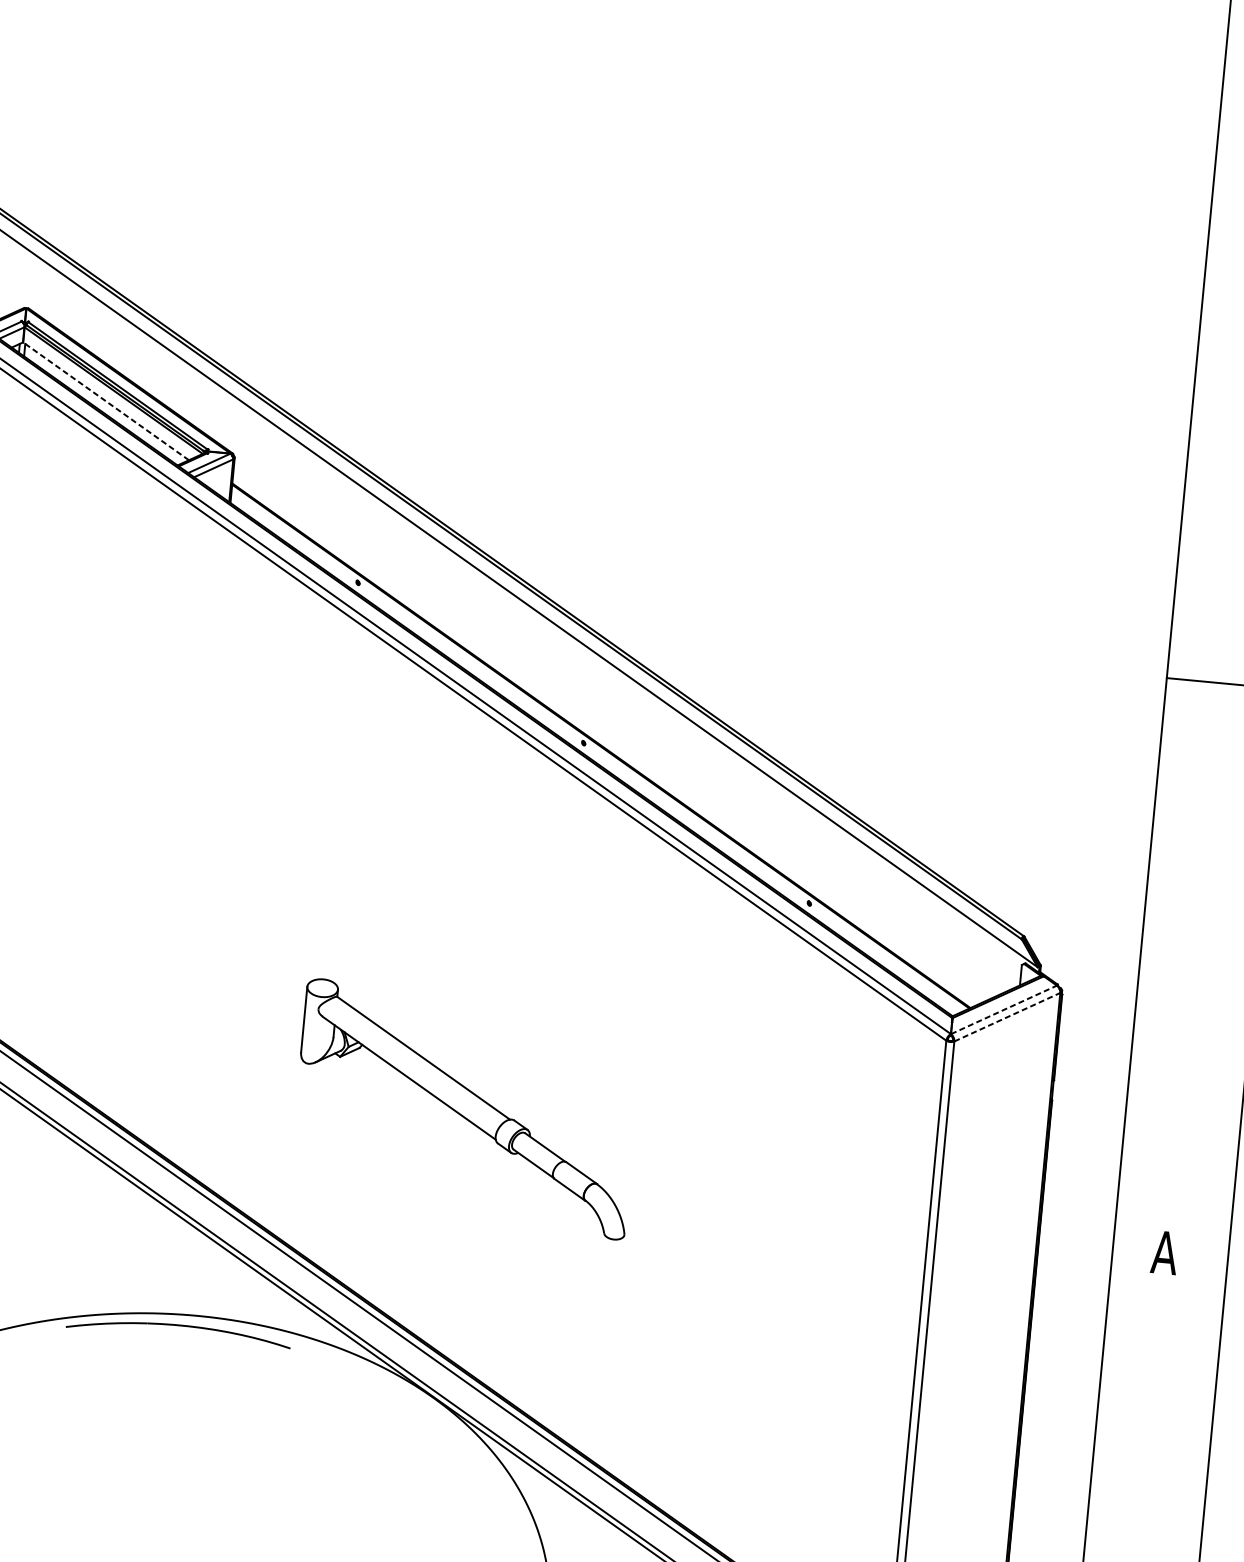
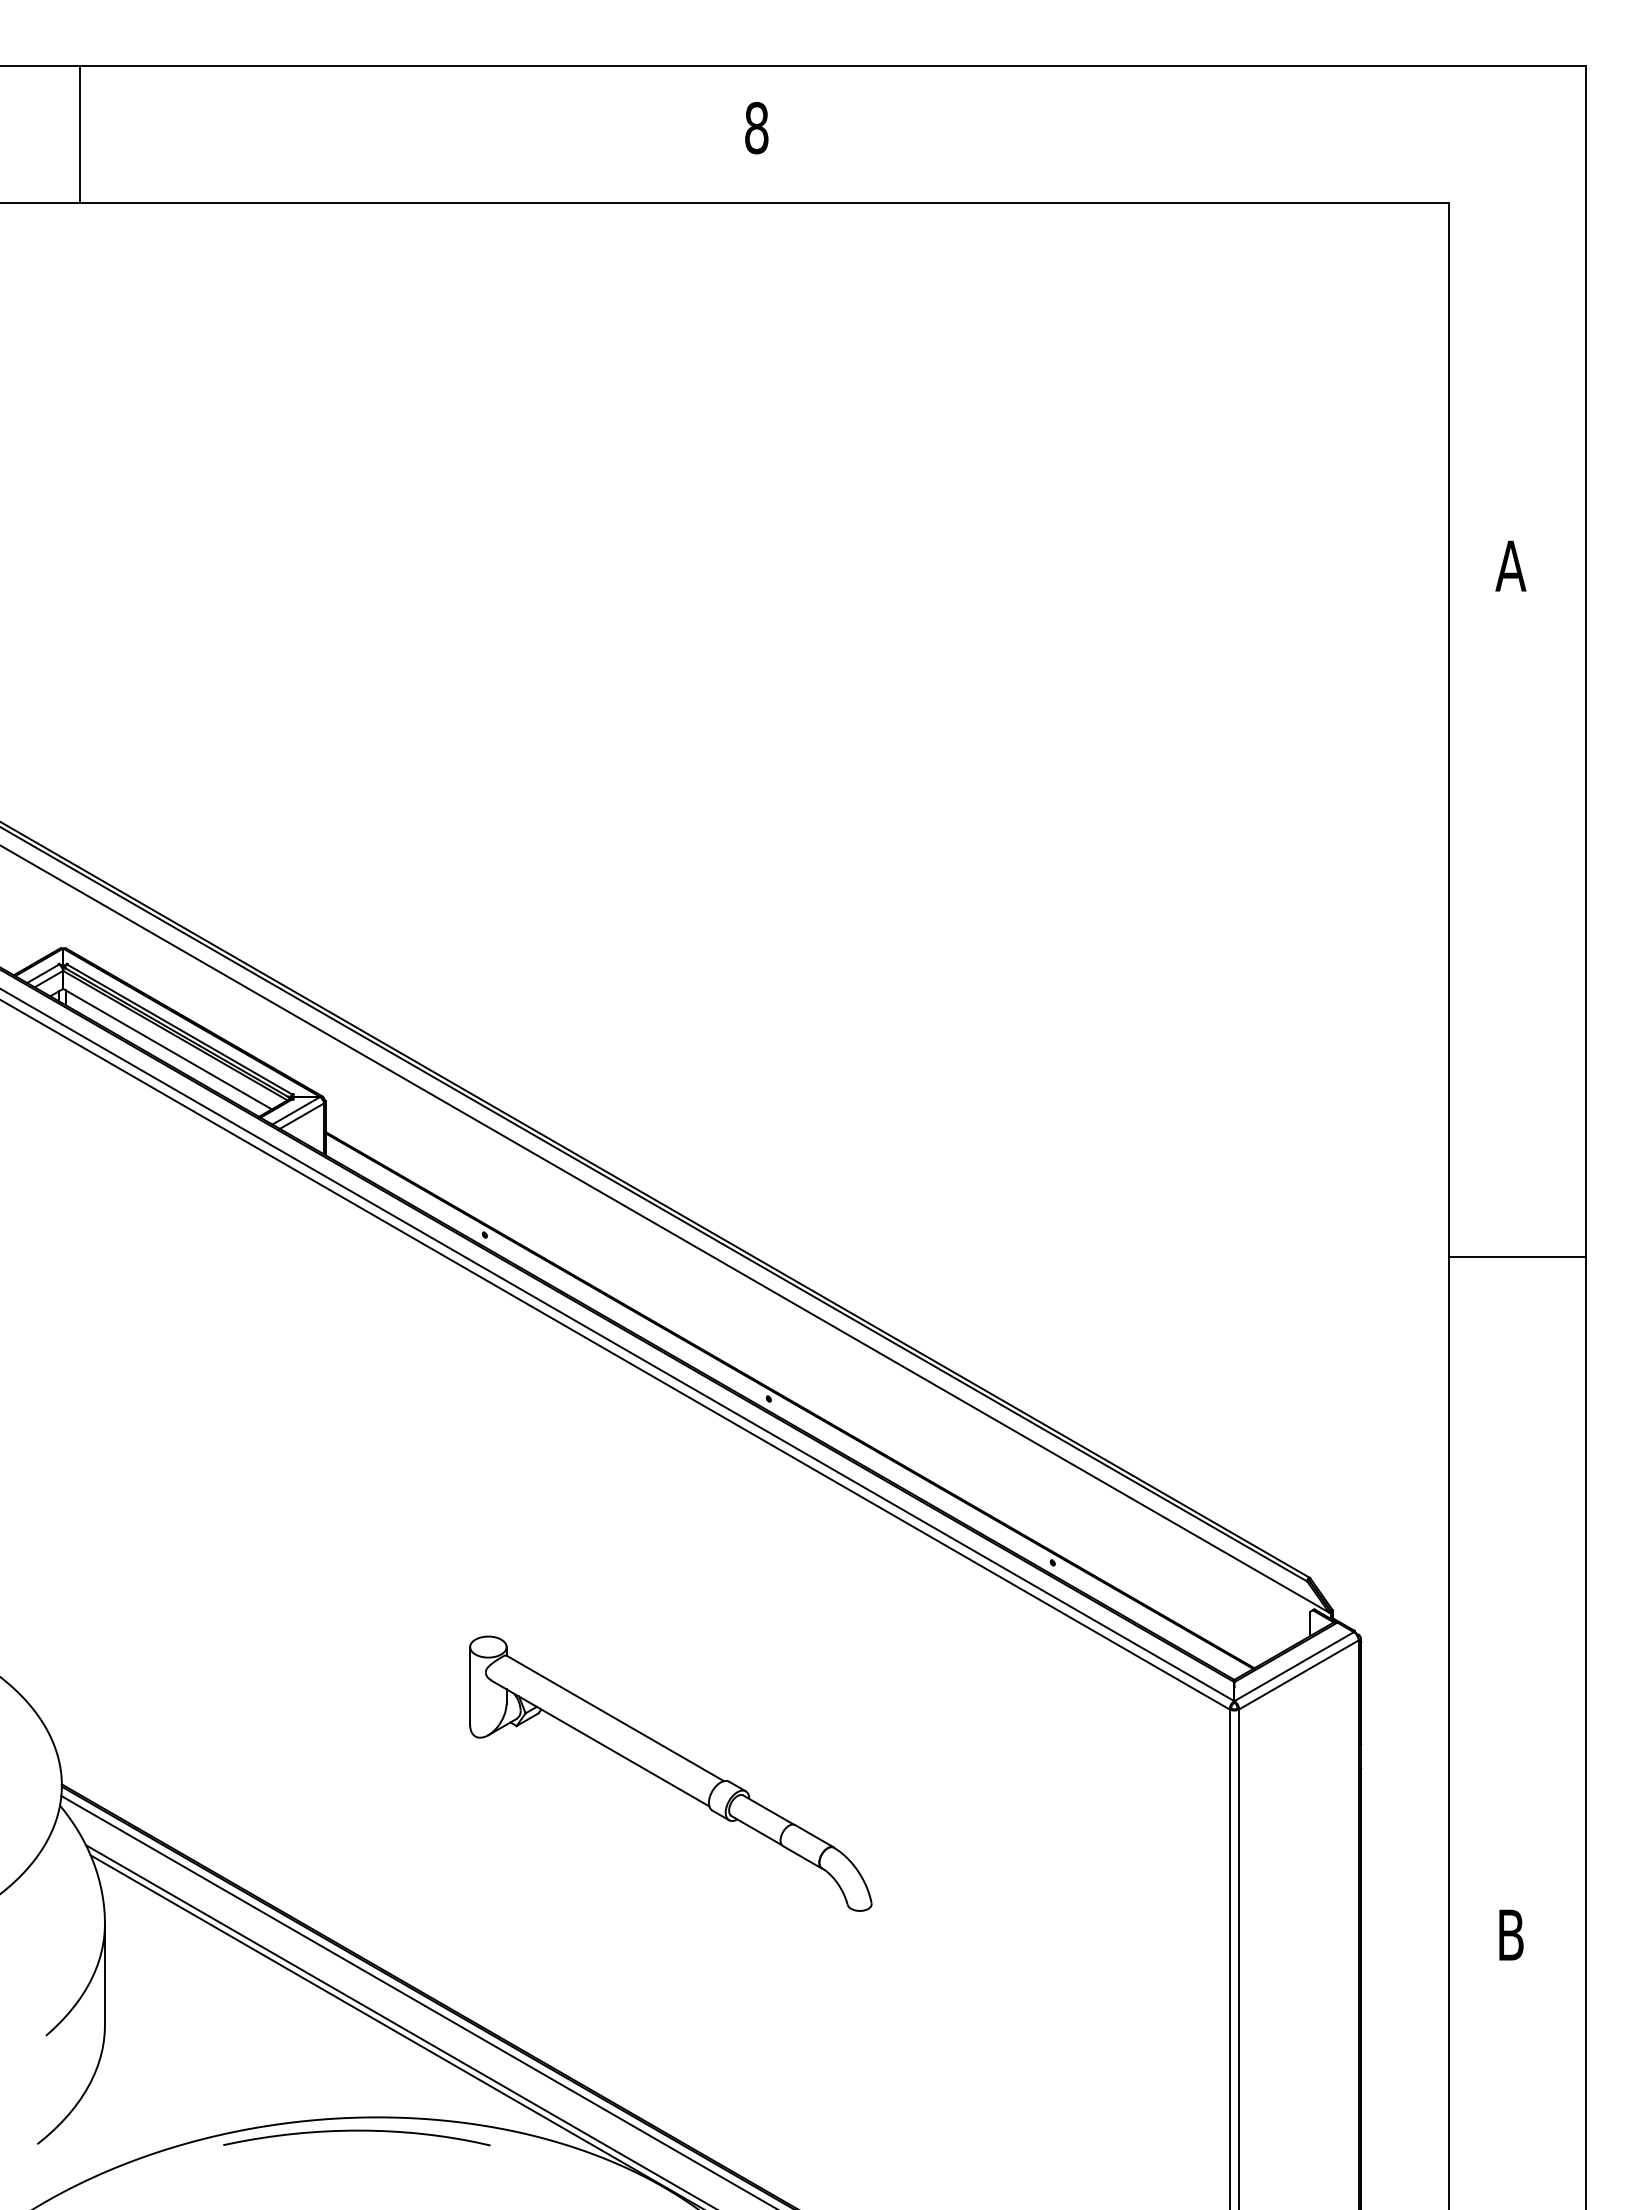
line: (106, 400) -> (167, 1048), dashed -> solid
line: (1004, 1009) -> (1294, 1666), dashed -> solid
line: (1007, 1016) -> (1299, 1674), dashed -> solid
part: (465, 1108) -> (670, 1773), moved
text: (1164, 1252) -> (1510, 1934), A -> B

